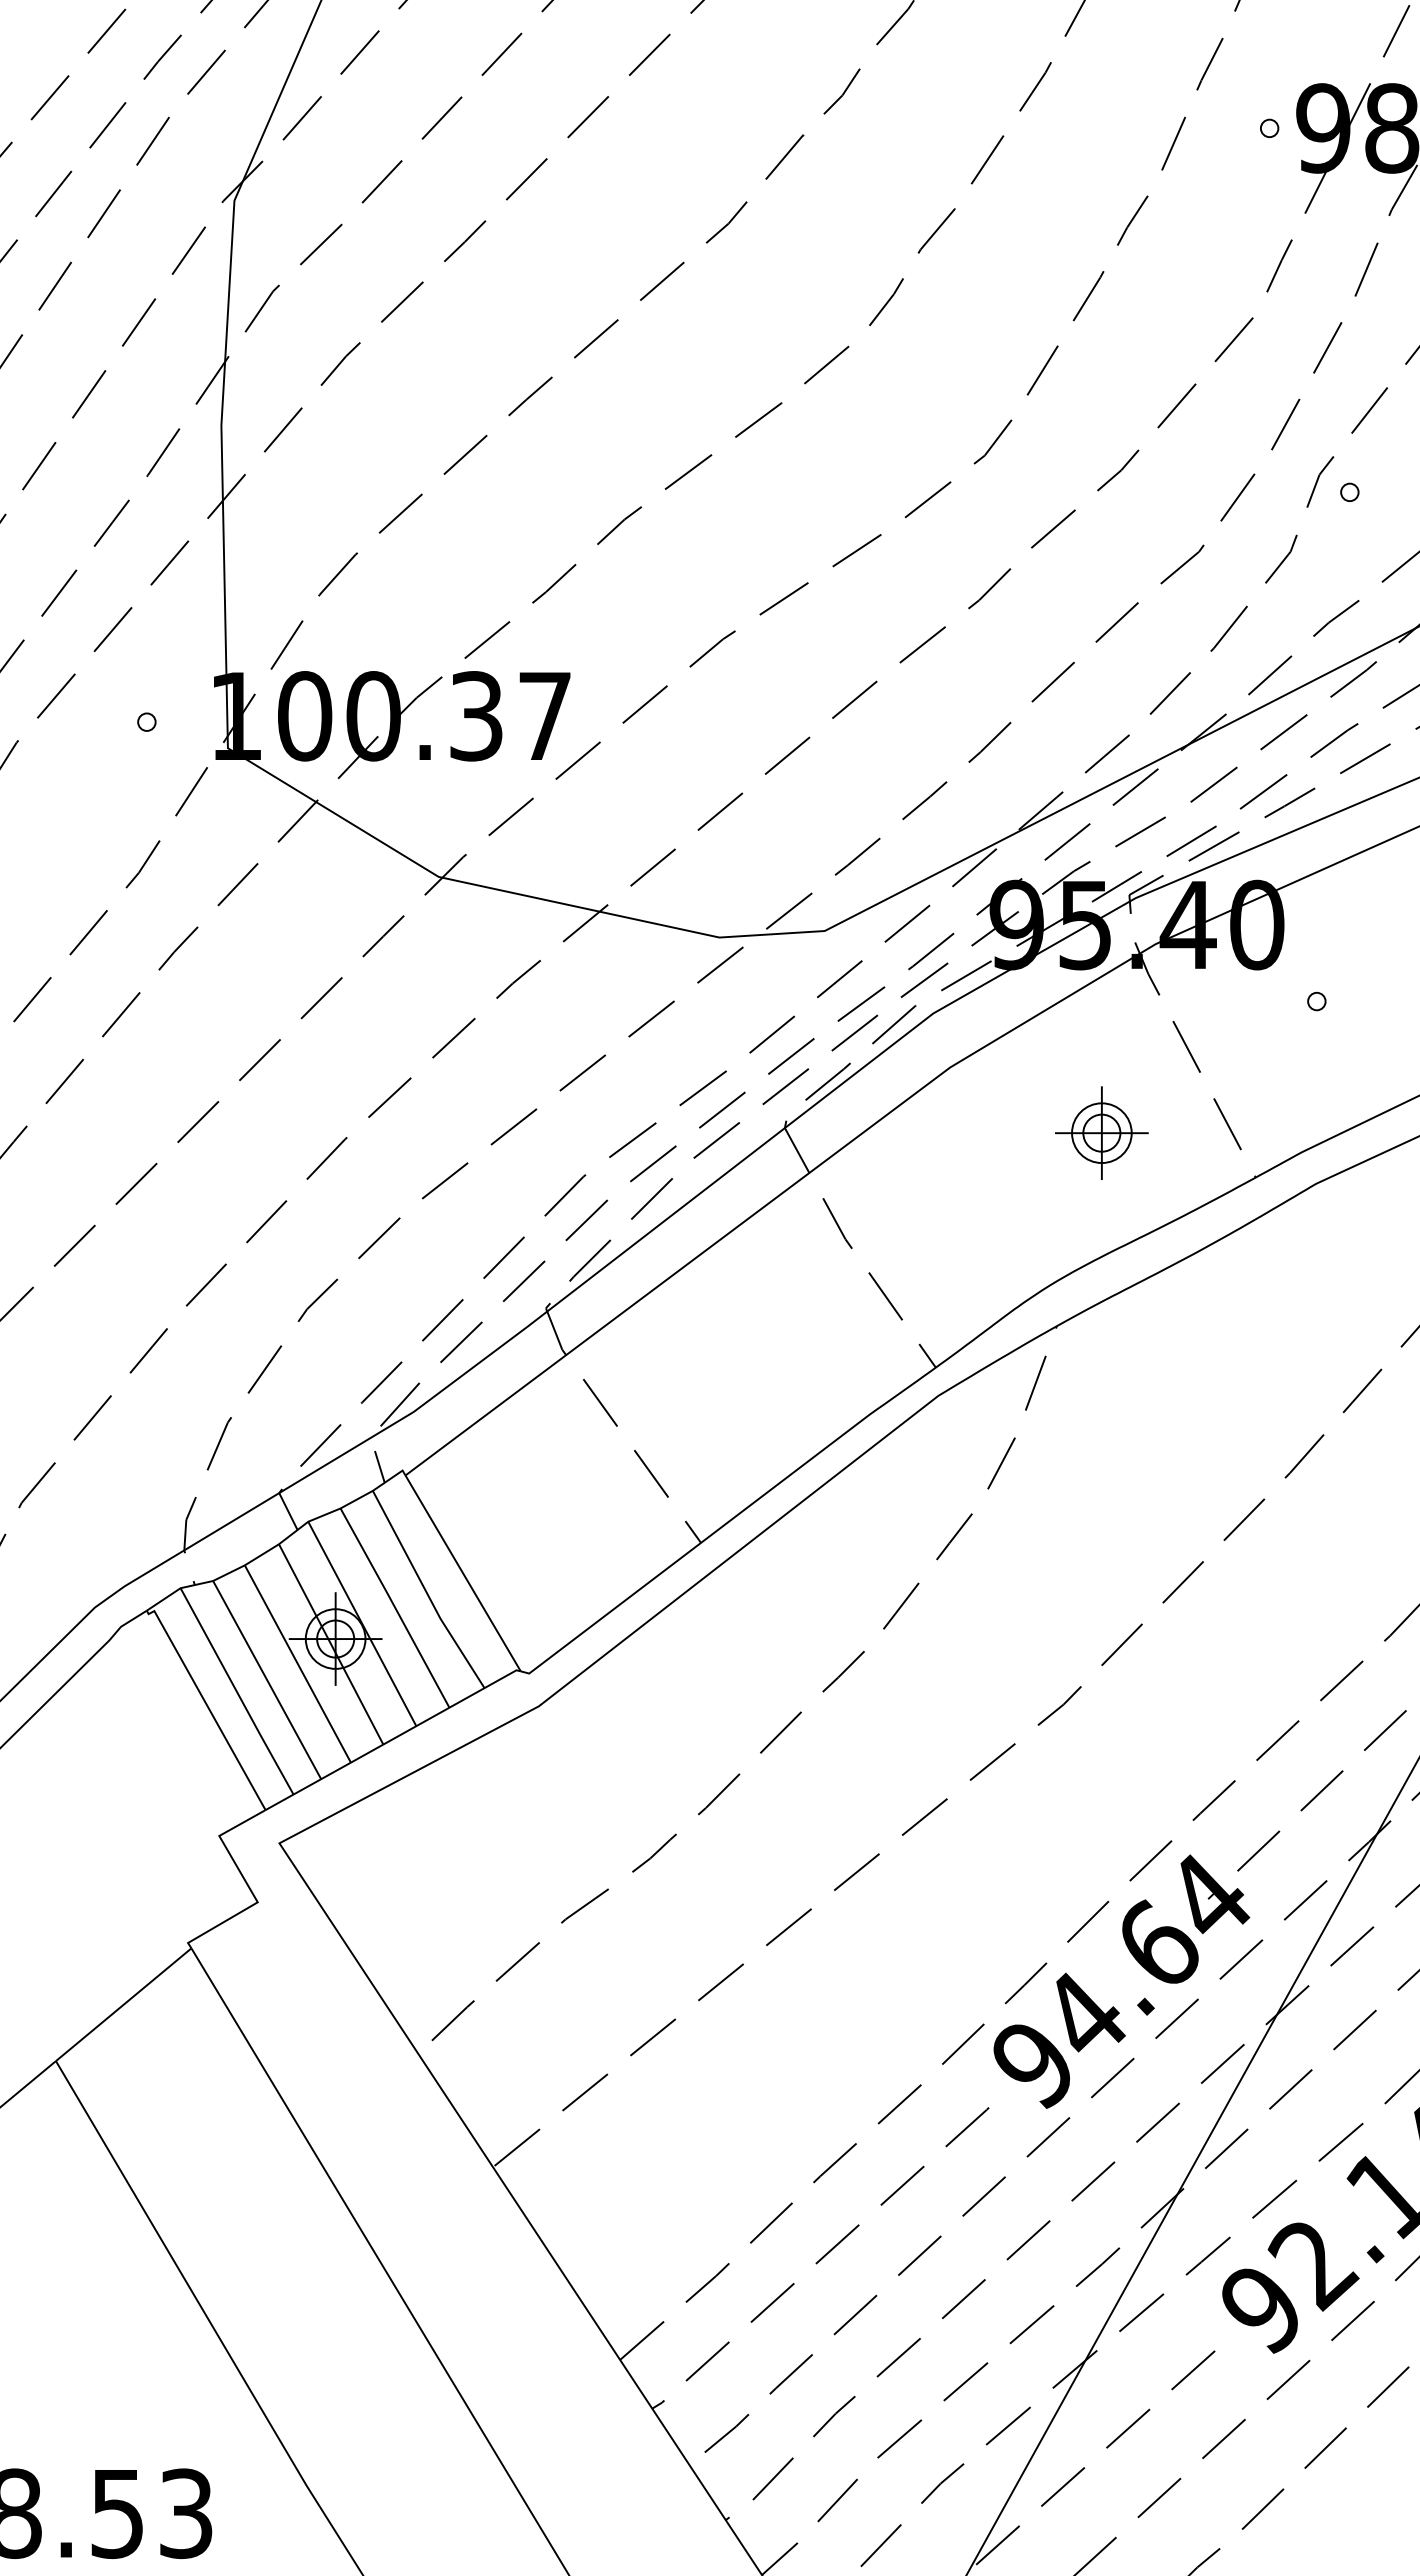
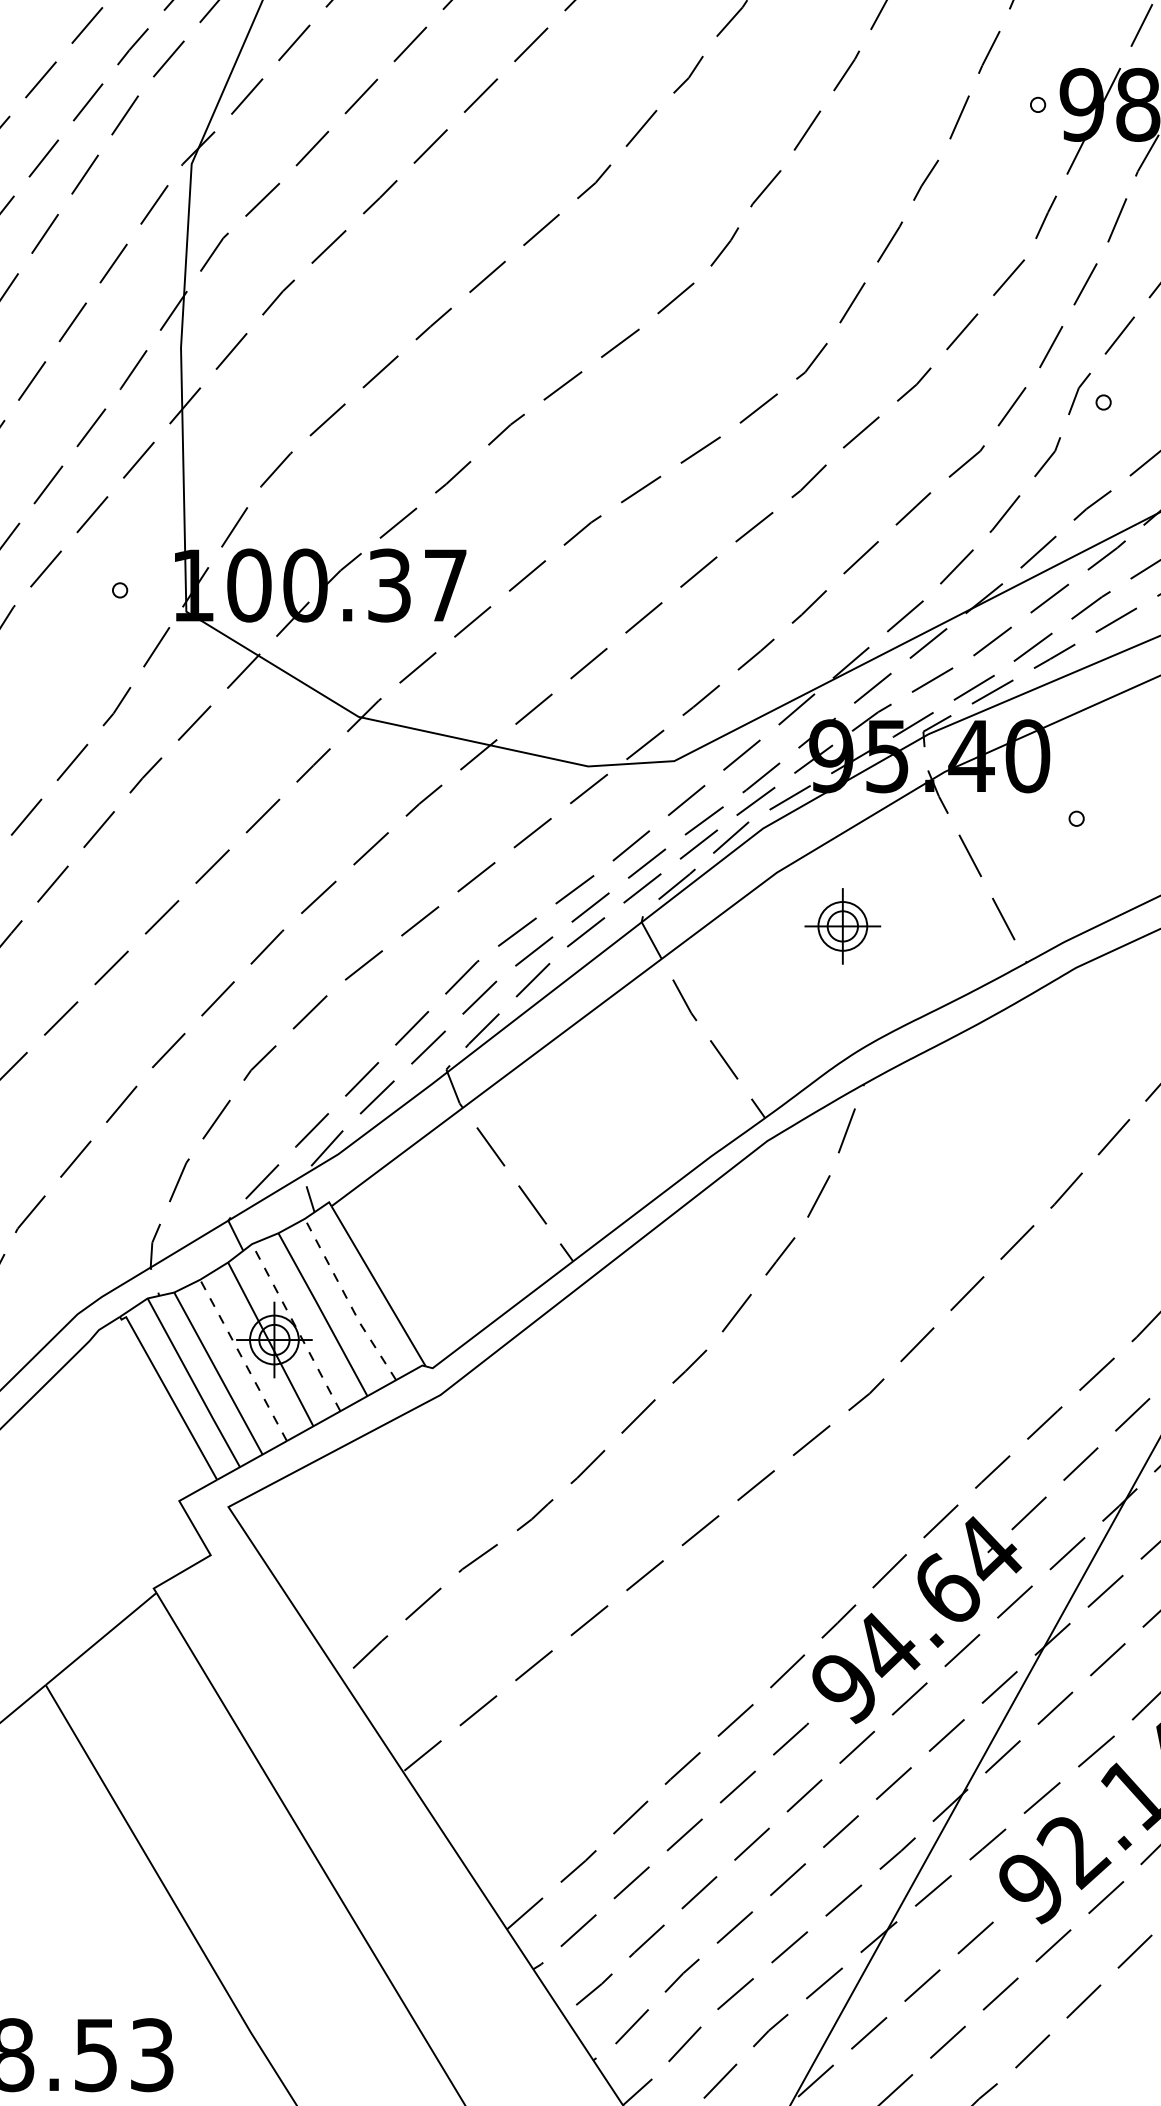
part: (1101, 1132) -> (842, 925), moved
line: (426, 1591) -> (348, 1301), solid -> dashed
line: (362, 1623) -> (296, 1327), solid -> dashed
line: (297, 1664) -> (243, 1360), solid -> dashed

